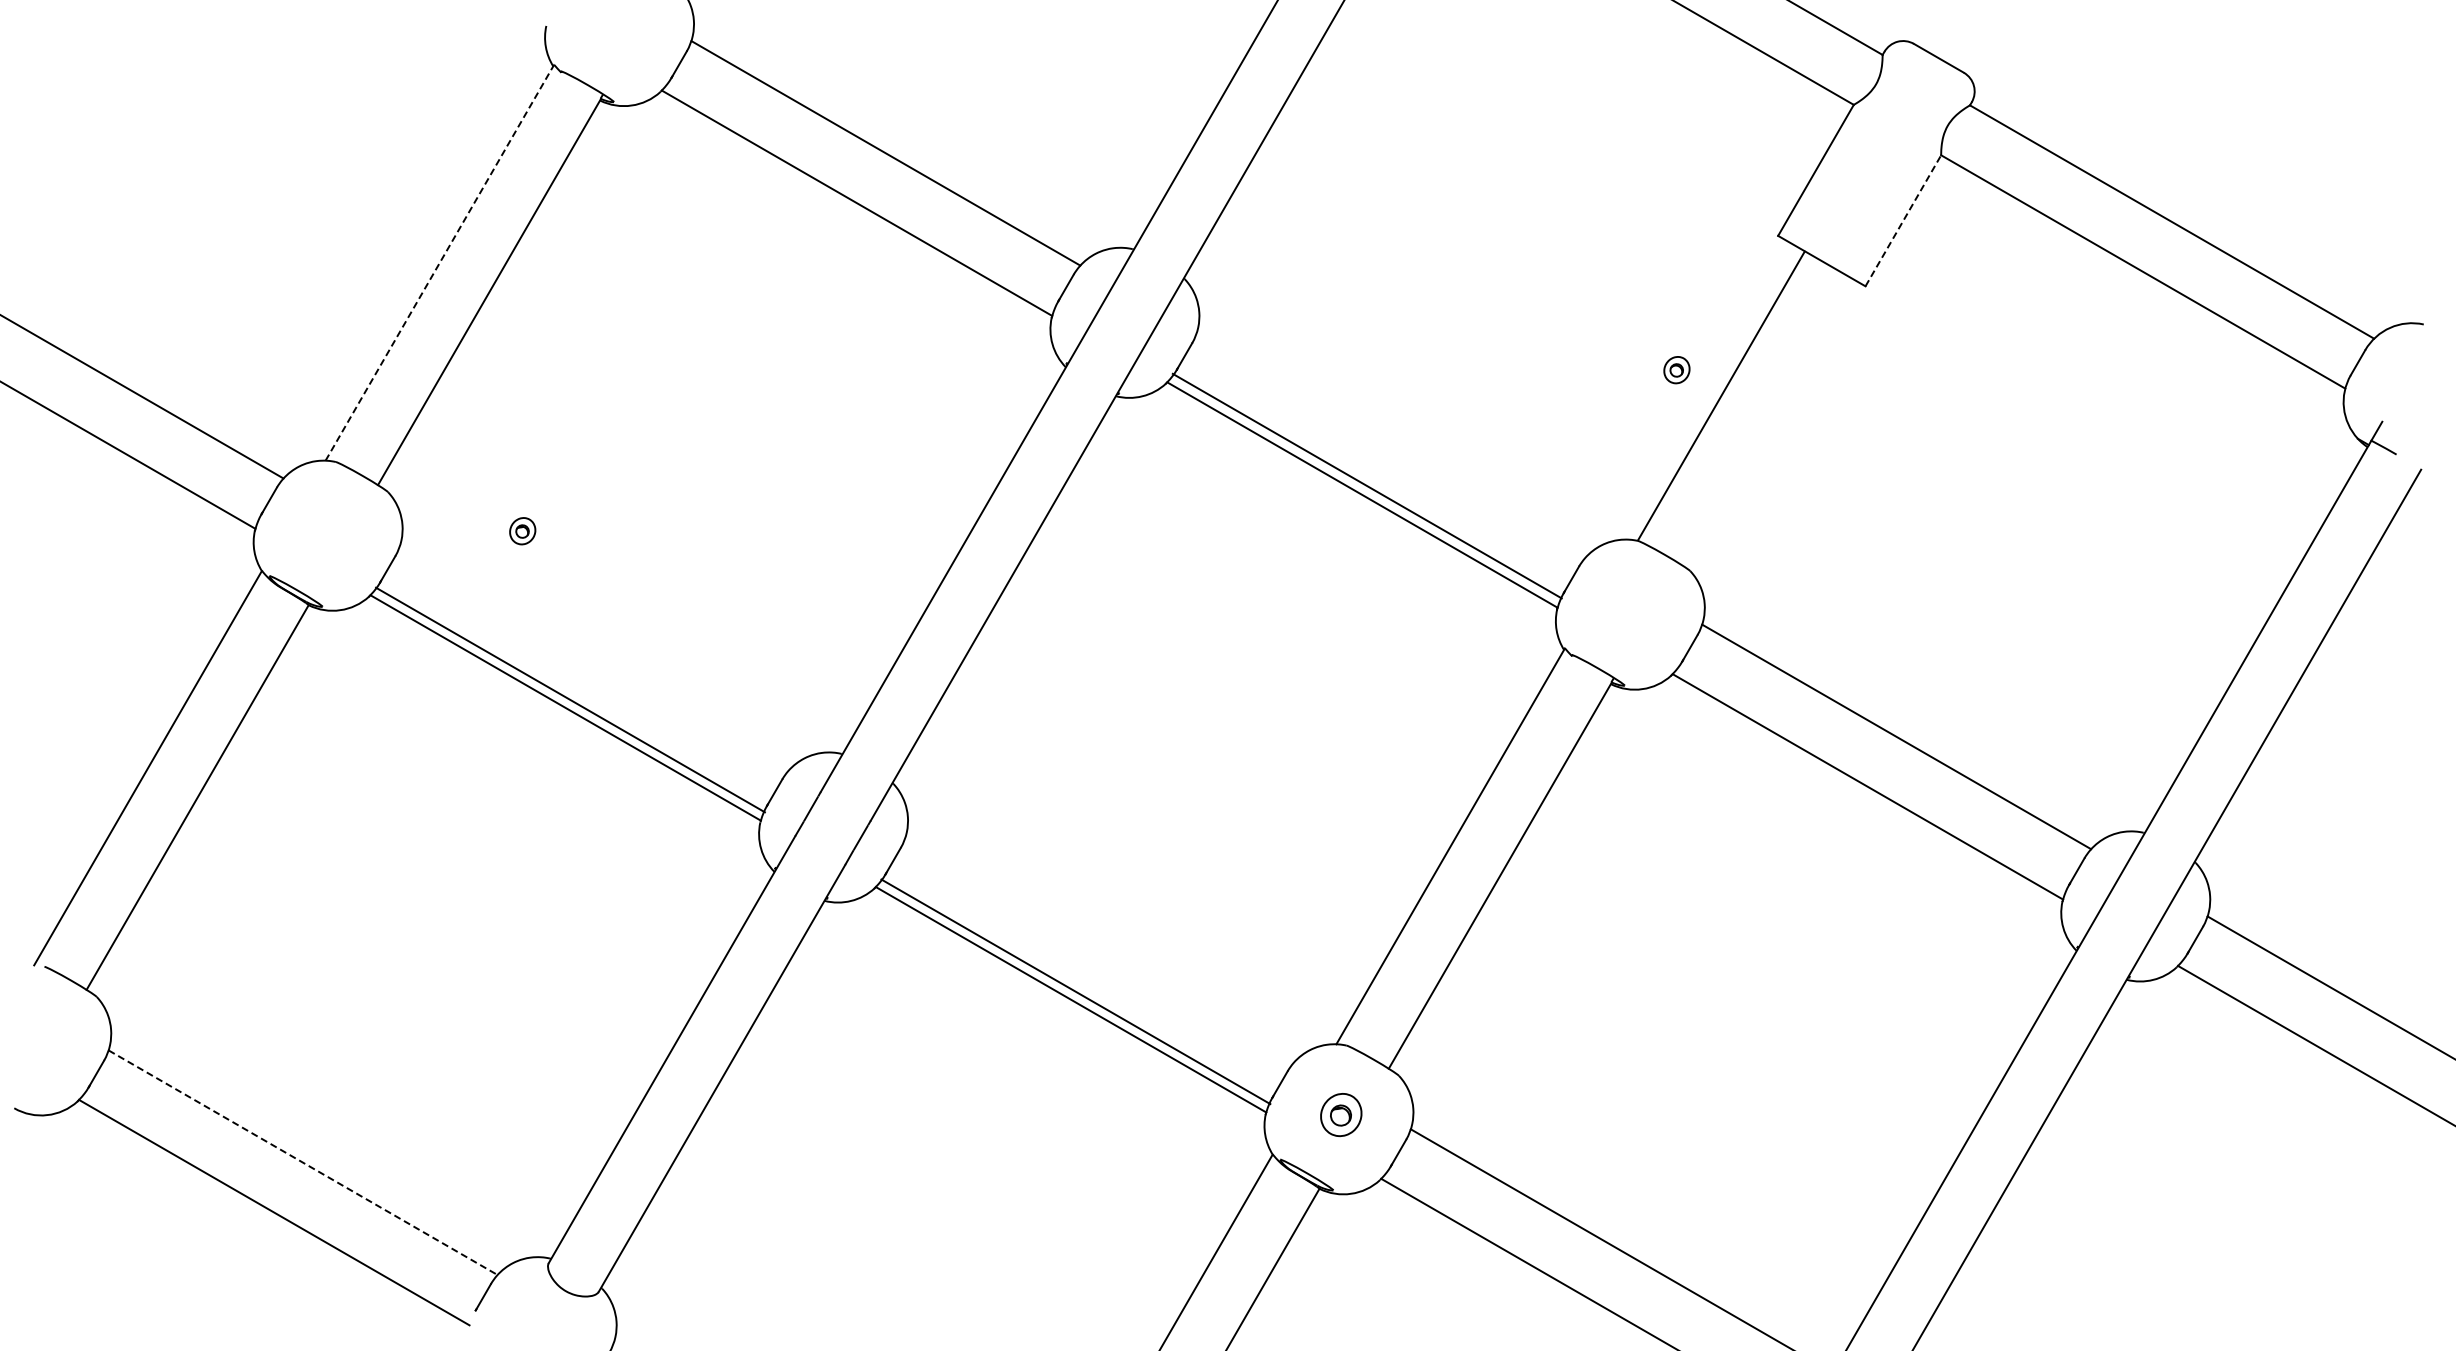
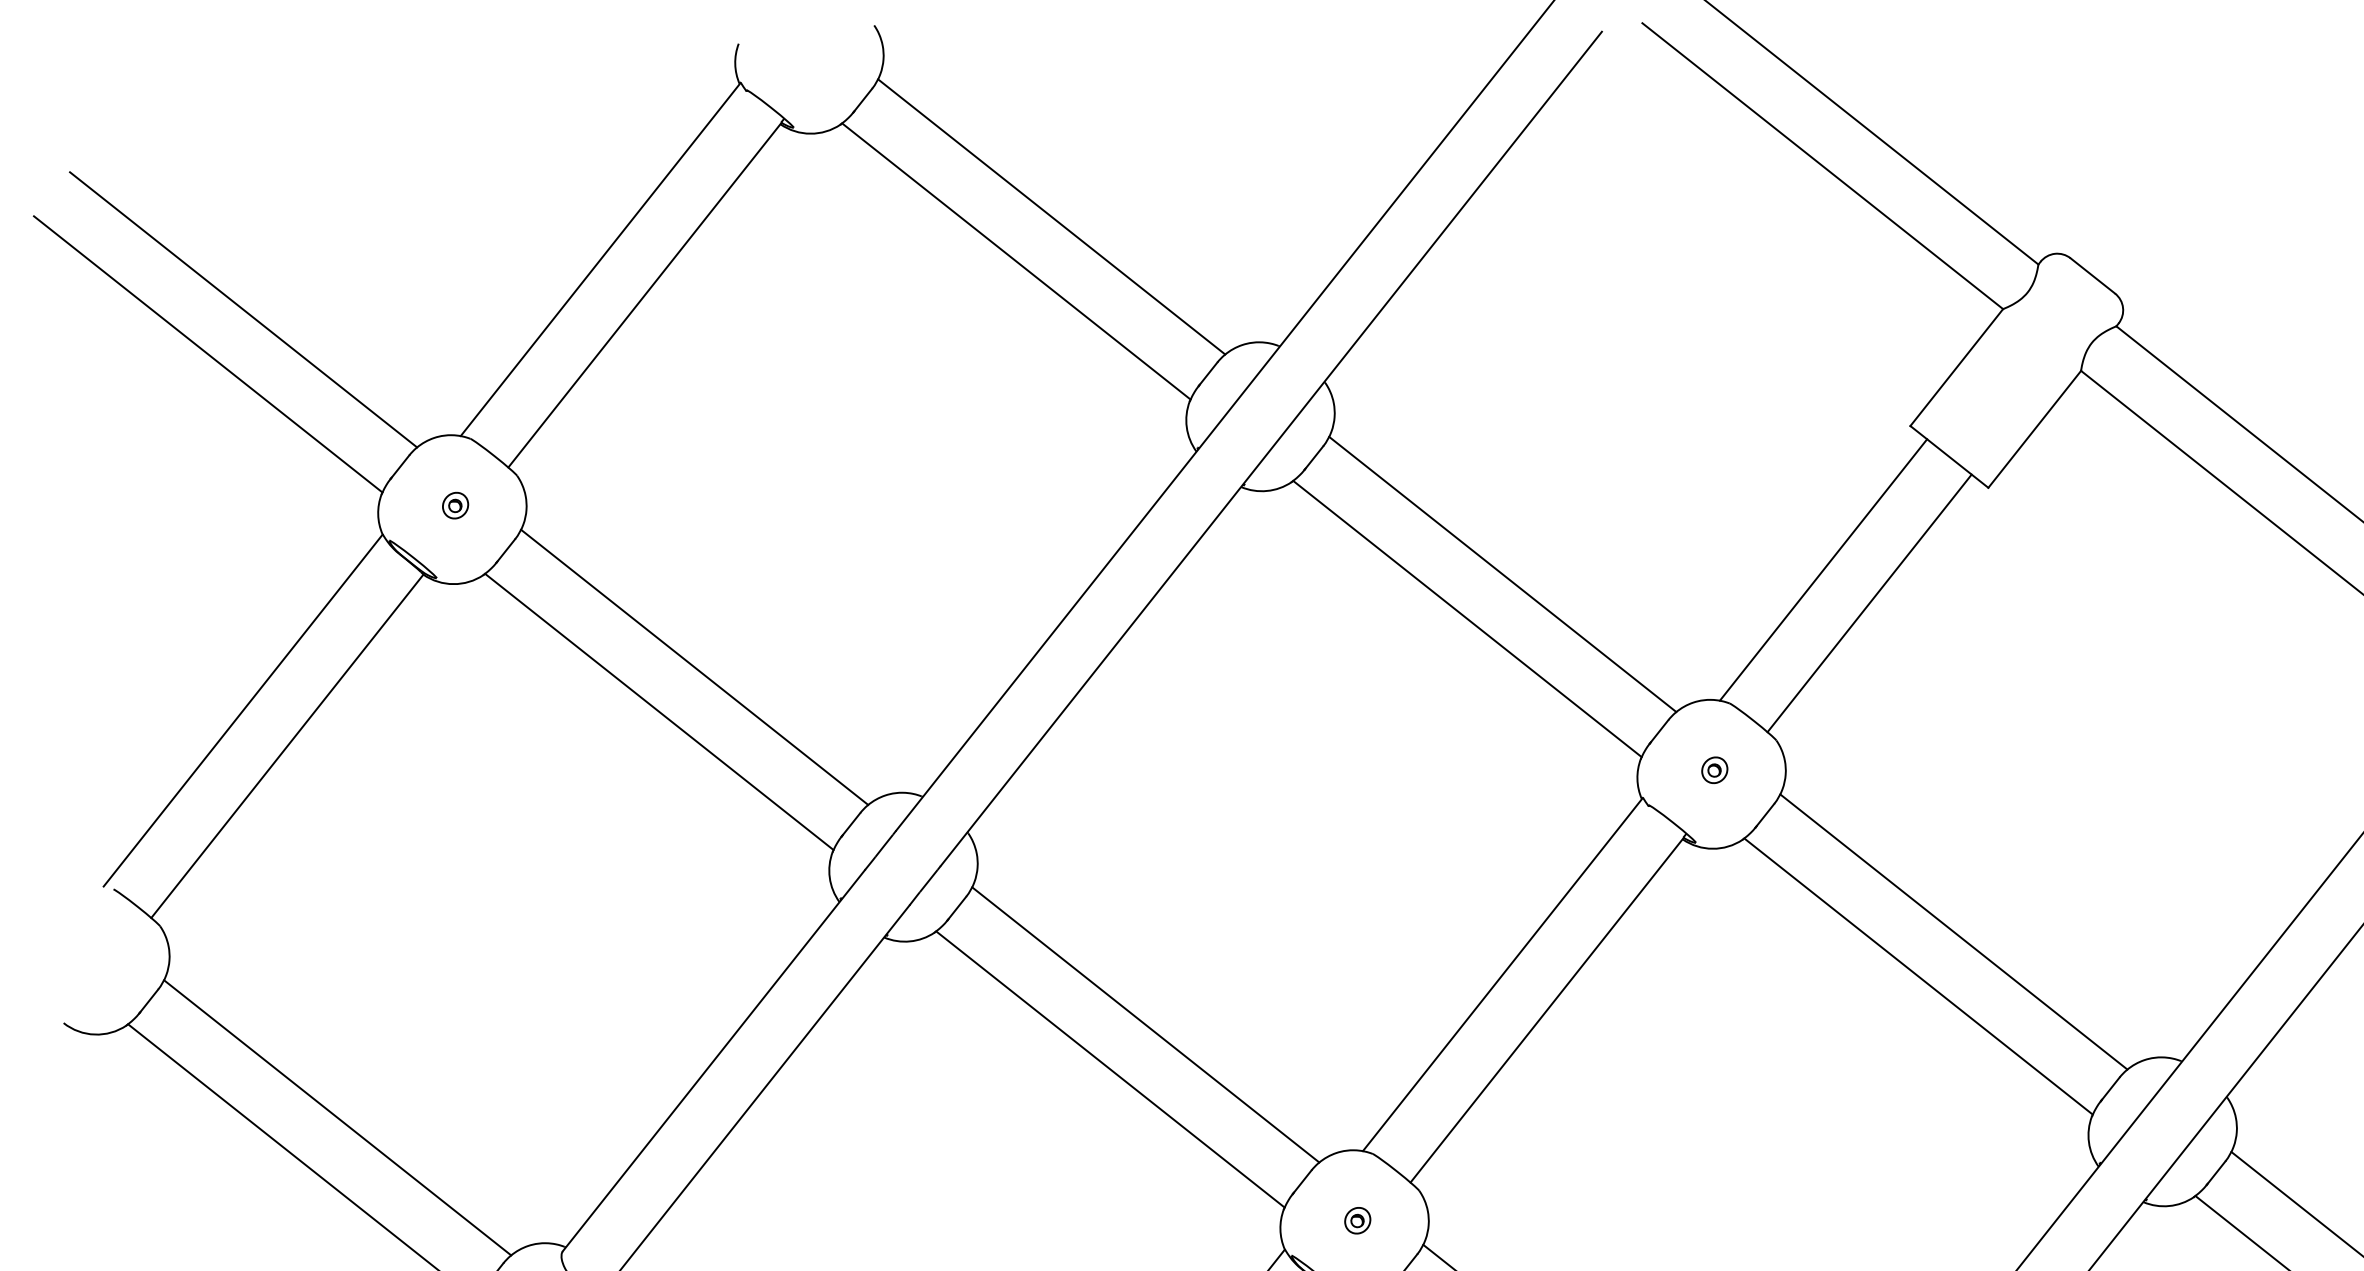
line: (1903, 220) -> (2034, 429), dashed -> solid
line: (440, 262) -> (601, 259), dashed -> solid
part: (1676, 370) -> (1714, 770), moved
line: (1711, 392) -> (1822, 569), added
line: (1721, 395) -> (1869, 603), moved
line: (1366, 485) -> (1502, 573), moved
part: (522, 531) -> (455, 505), moved
line: (570, 699) -> (694, 666), moved
line: (1075, 991) -> (1145, 1024), moved
part: (1341, 1114) -> (1357, 1220), size x0.62
line: (303, 1162) -> (338, 1117), dashed -> solid

